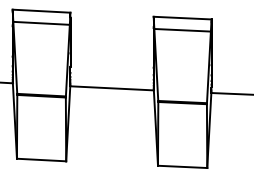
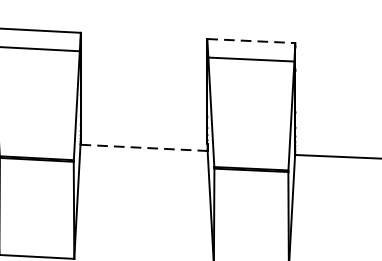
line: (182, 18) -> (251, 41), solid -> dashed
line: (112, 88) -> (144, 148), solid -> dashed

